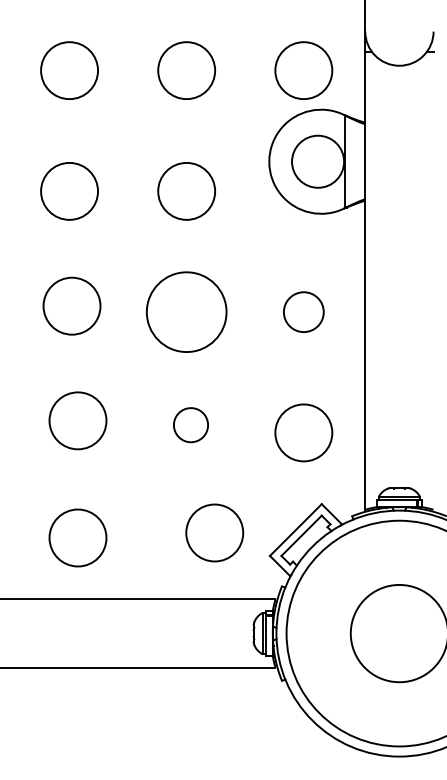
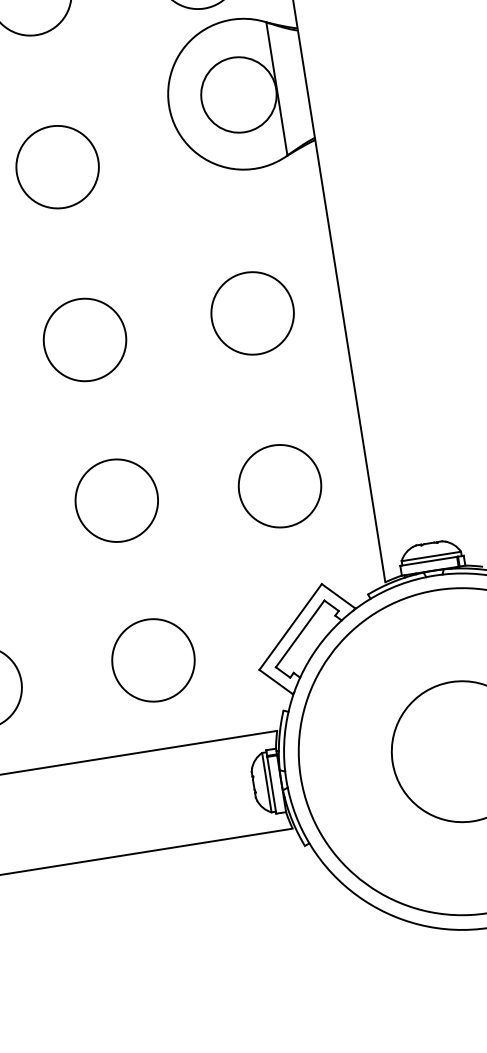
circle: (186, 311) -> (84, 339), size x0.71
circle: (303, 311) -> (252, 312), size x1.43
circle: (190, 424) -> (115, 499), size x1.67
circle: (214, 532) -> (152, 659), moved

